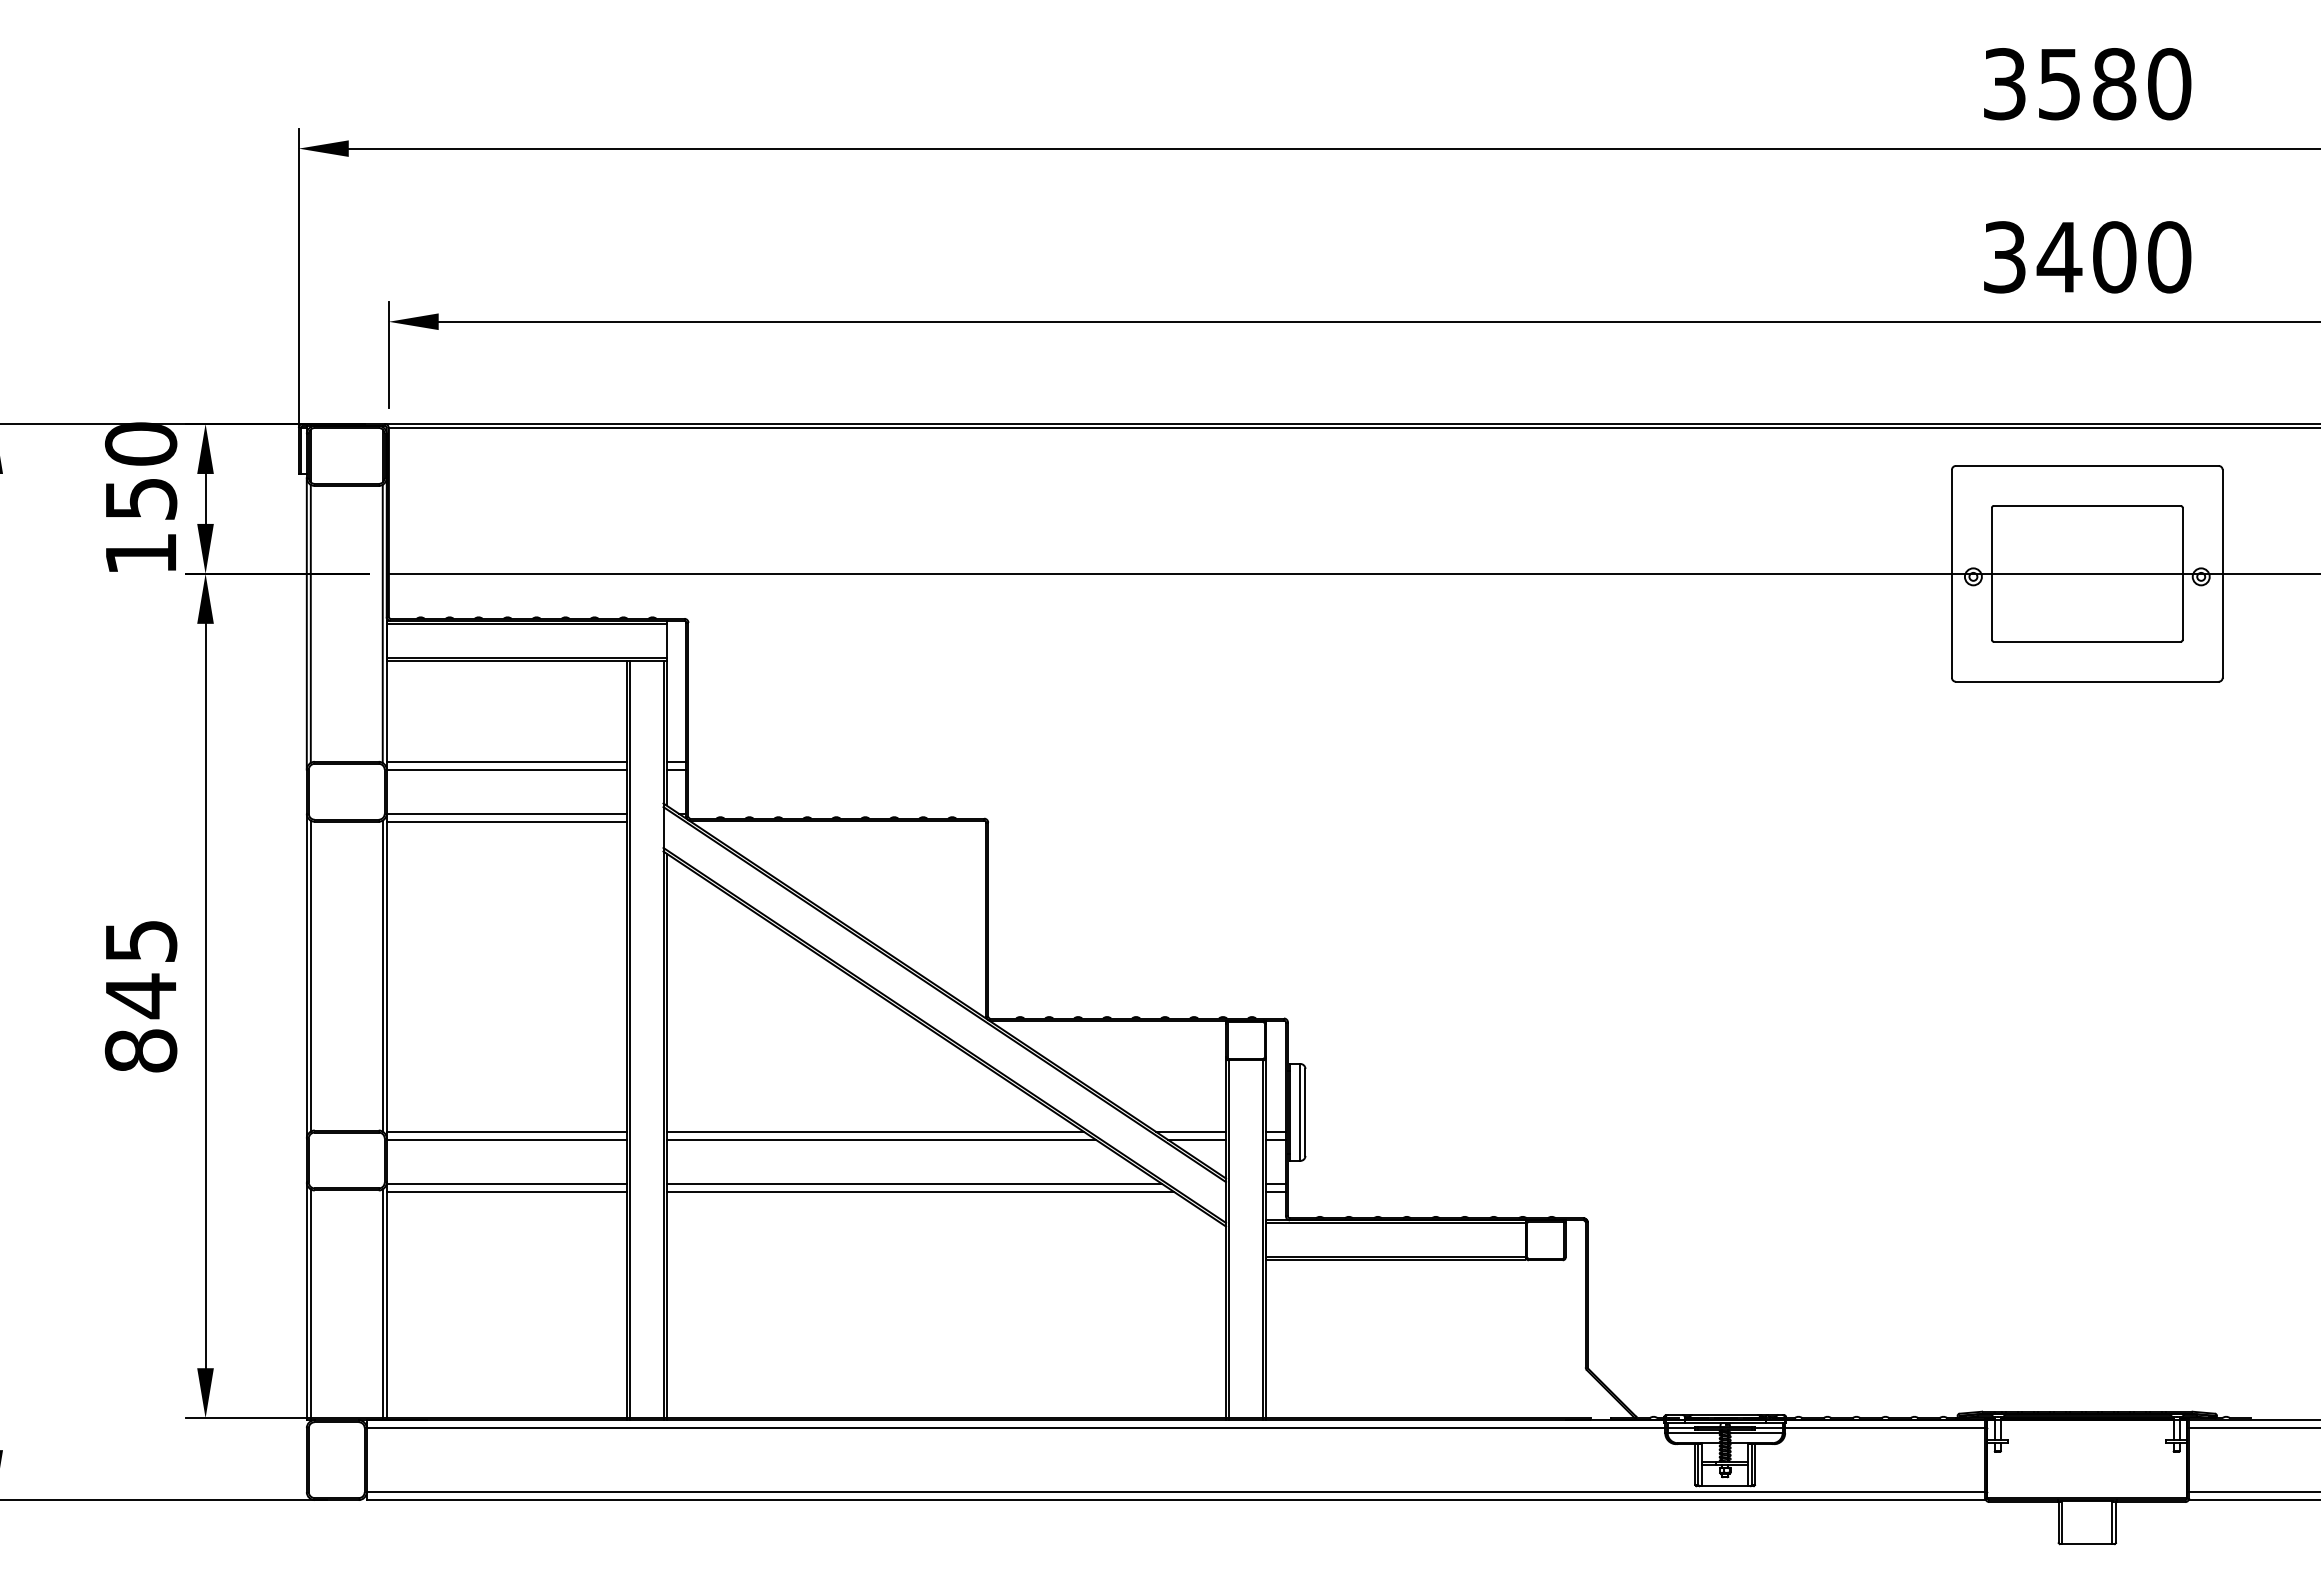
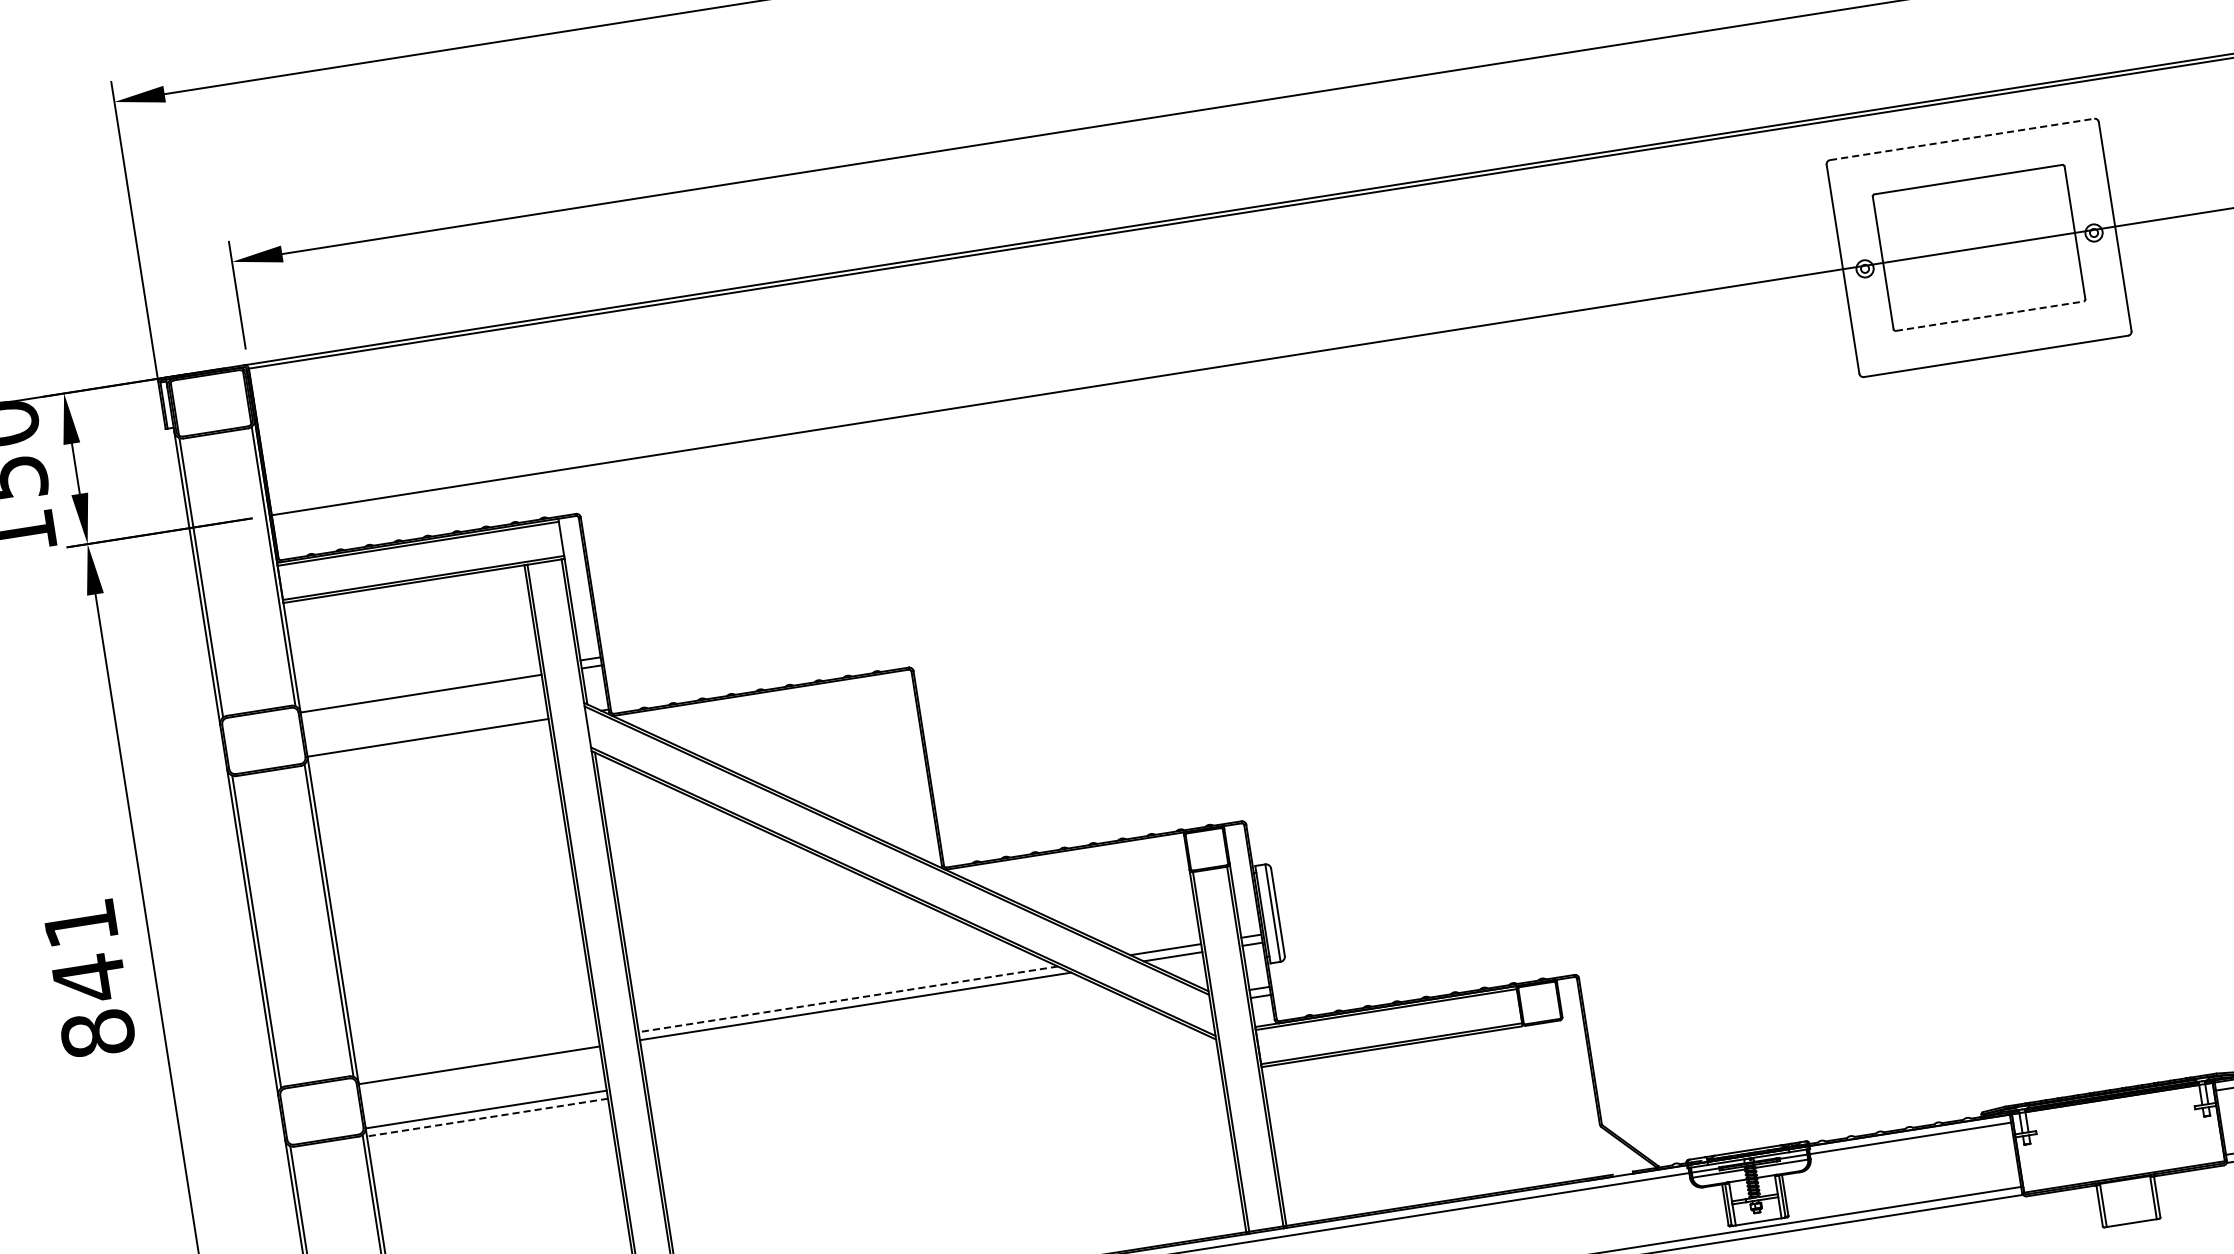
line: (2087, 465) -> (1962, 138), solid -> dashed
line: (2087, 641) -> (1989, 315), solid -> dashed
line: (506, 761) -> (419, 685), removed
line: (506, 821) -> (429, 745), removed
text: (141, 941) -> (81, 923), 845 -> 841
line: (506, 1131) -> (477, 1057), removed
line: (875, 1131) -> (848, 999), solid -> dashed
line: (913, 1183) -> (895, 1045), removed
line: (506, 1191) -> (487, 1117), solid -> dashed
line: (919, 1191) -> (902, 1052), removed

